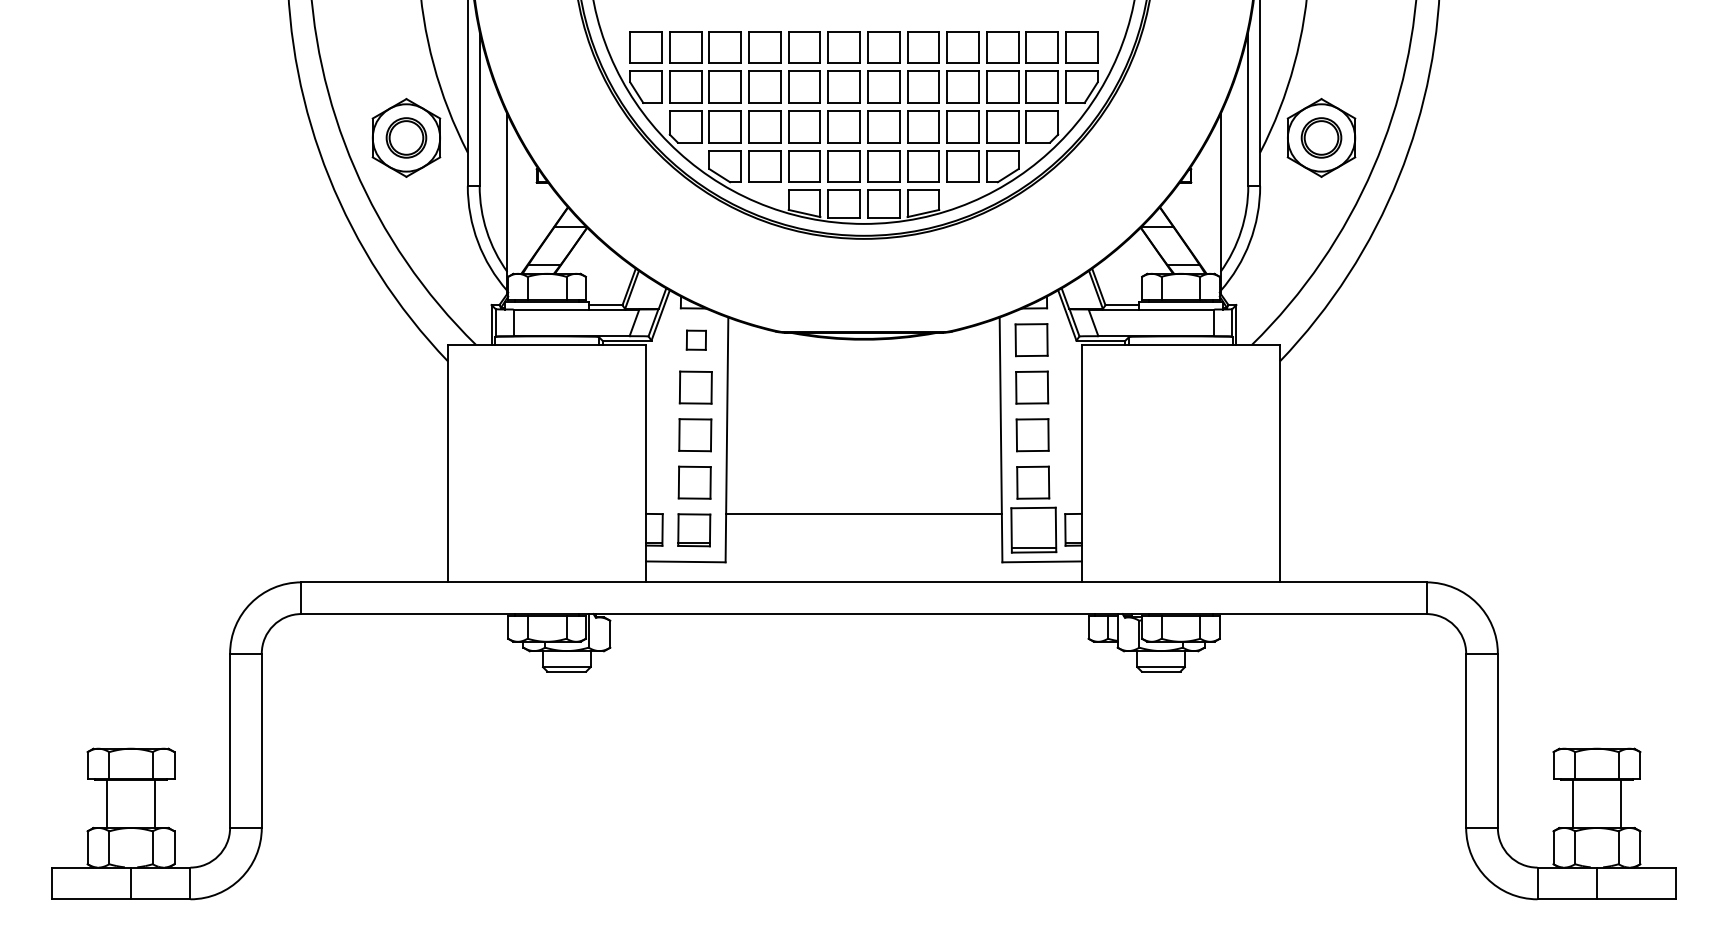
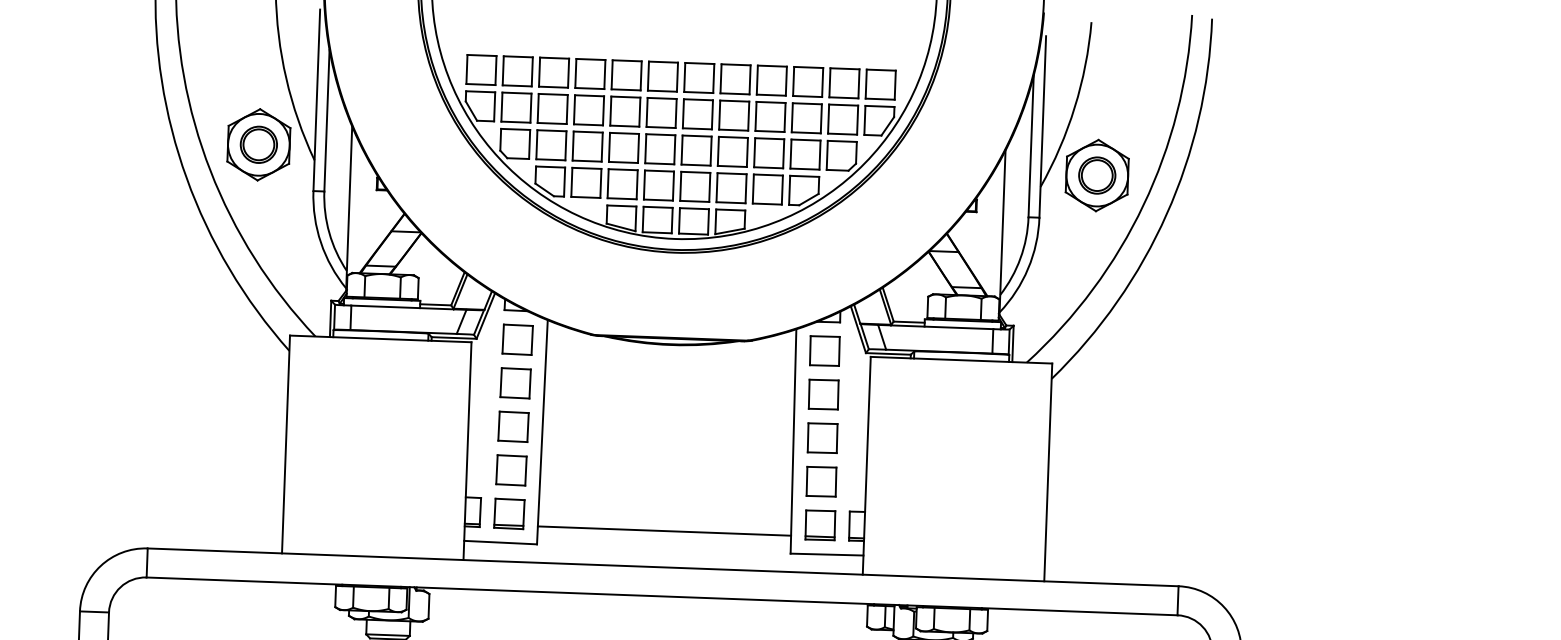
part: (696, 340) -> (517, 340), size x1.67
line: (863, 513) -> (664, 530), moved
part: (1033, 530) -> (820, 525), size x0.71

